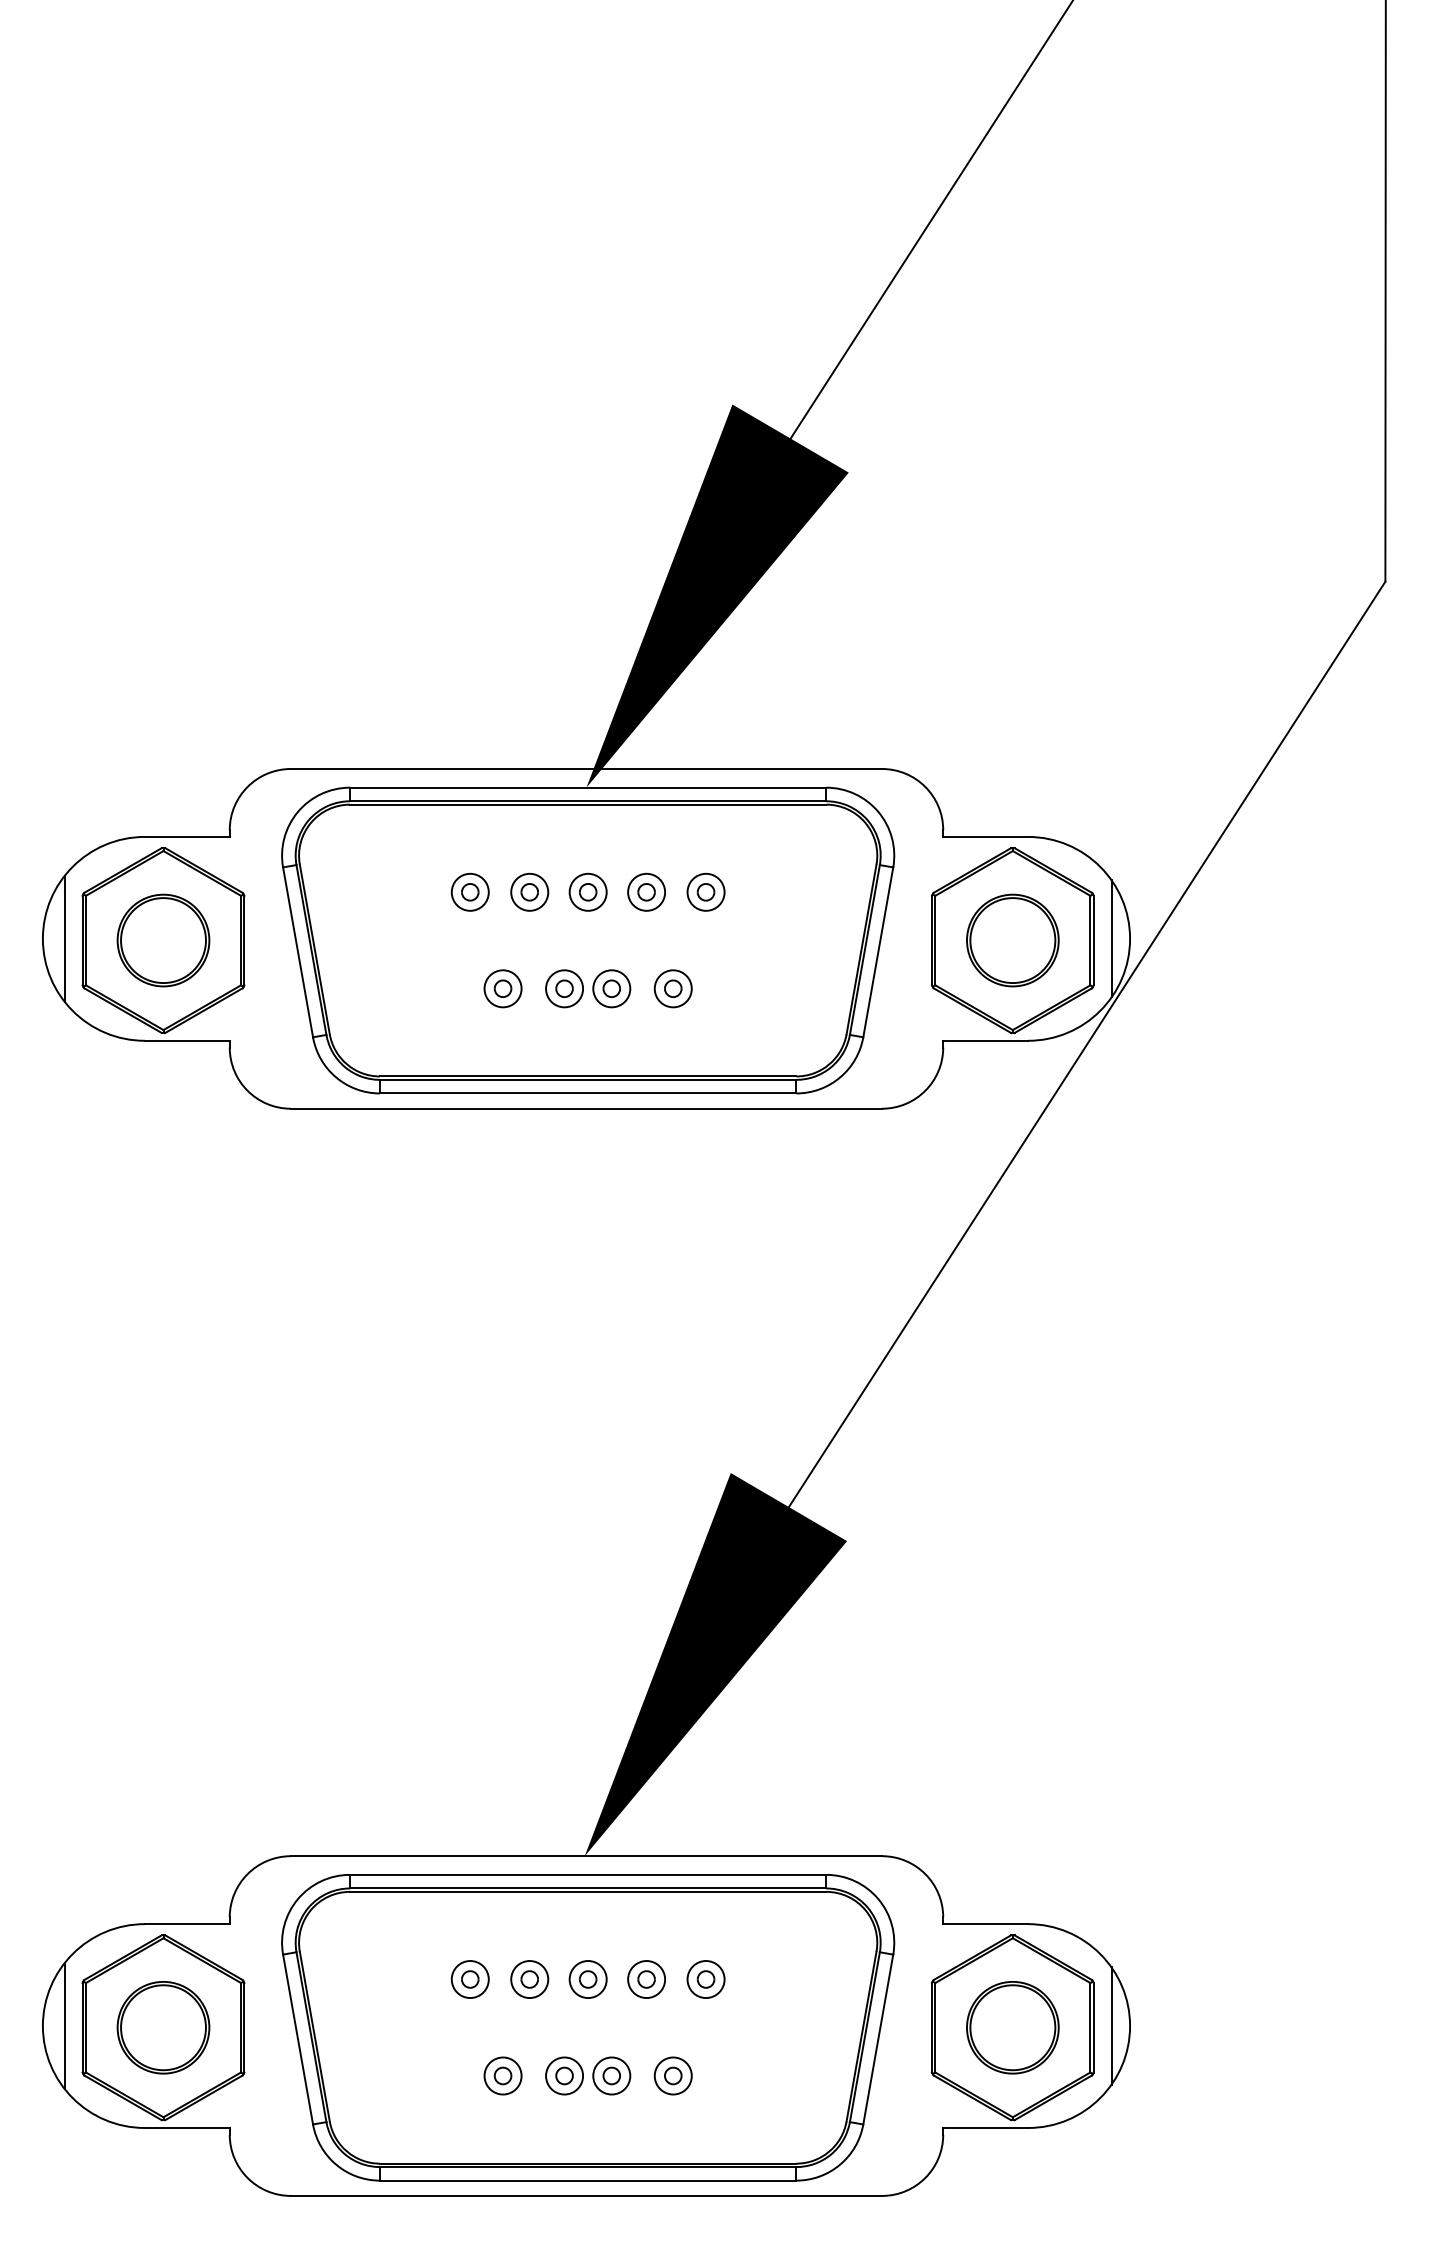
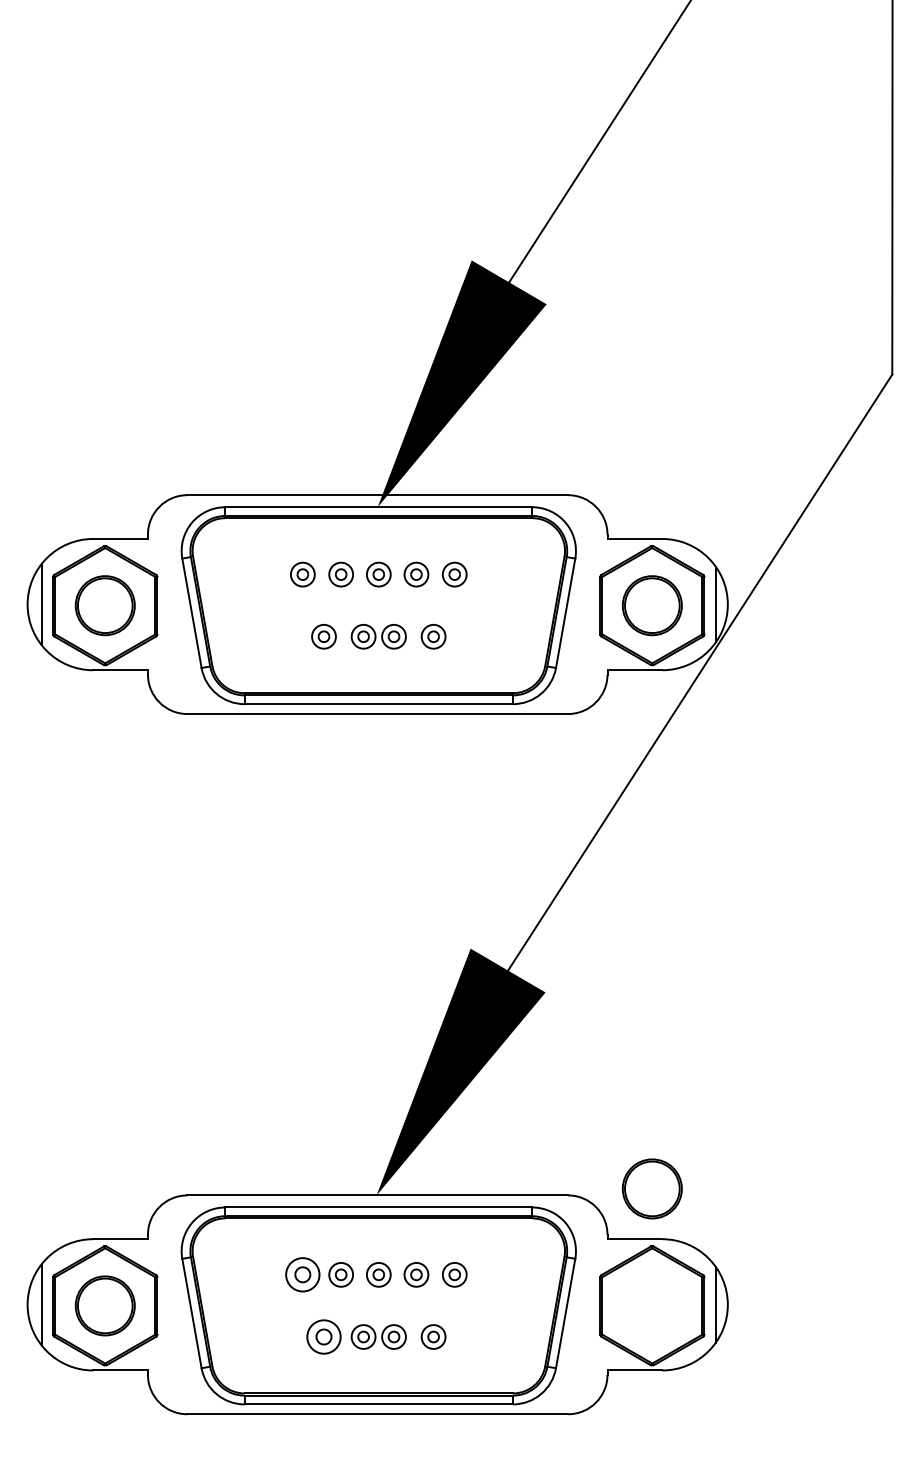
part: (469, 1978) -> (302, 1274), size x1.4
part: (1011, 2027) -> (651, 1188), moved
part: (502, 2075) -> (323, 1336), size x1.4

